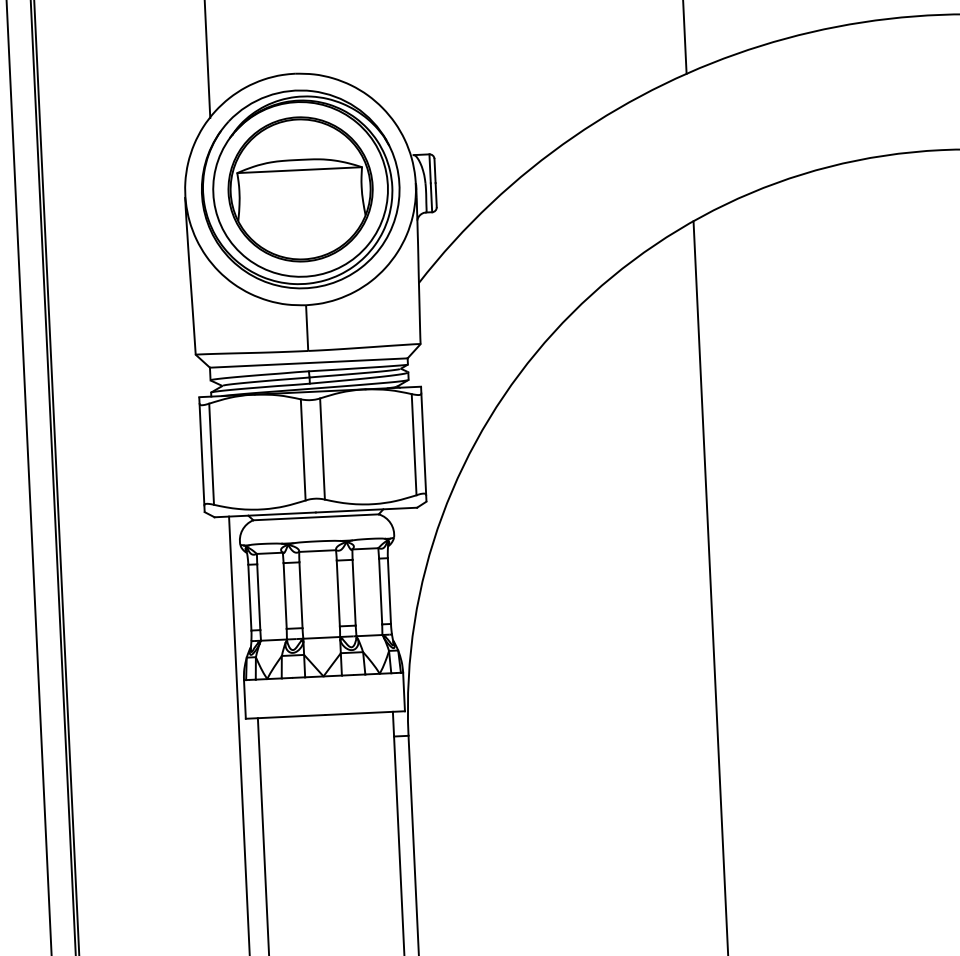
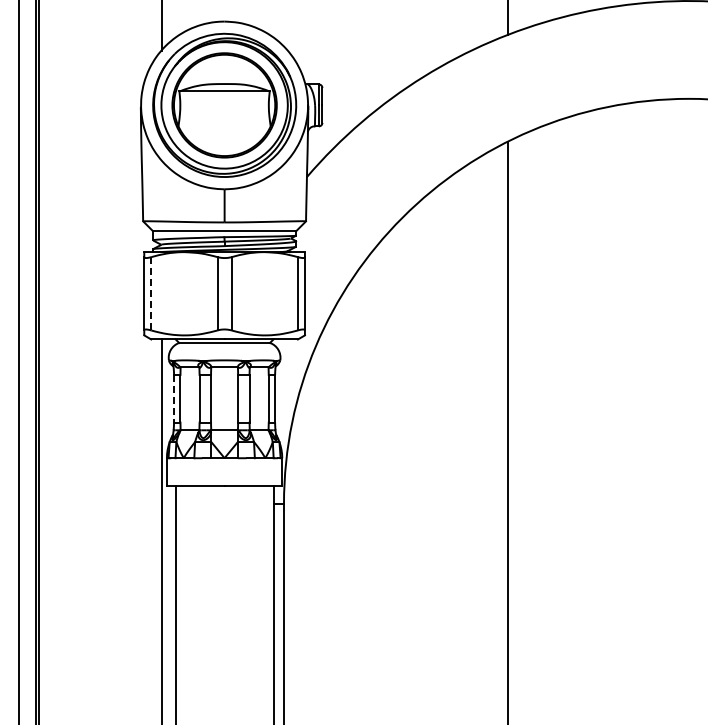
line: (211, 453) -> (151, 293), solid -> dashed
line: (250, 597) -> (174, 398), solid -> dashed

